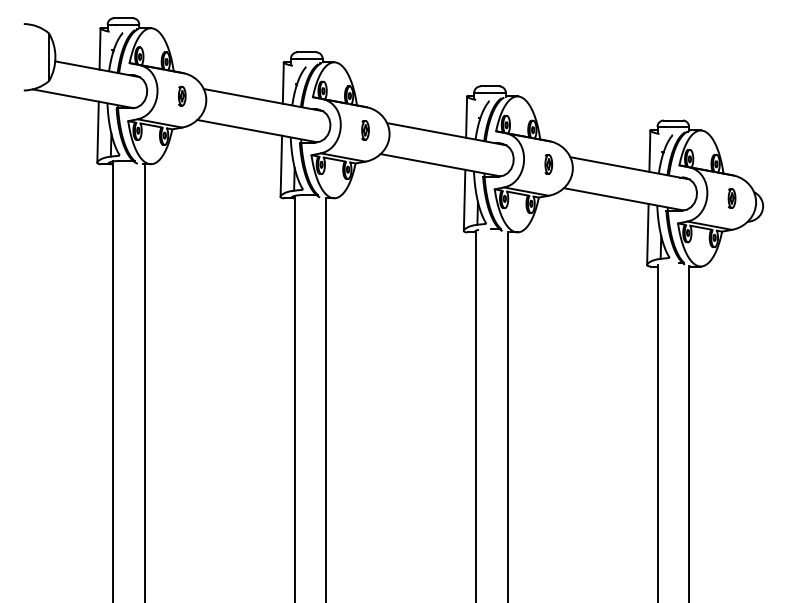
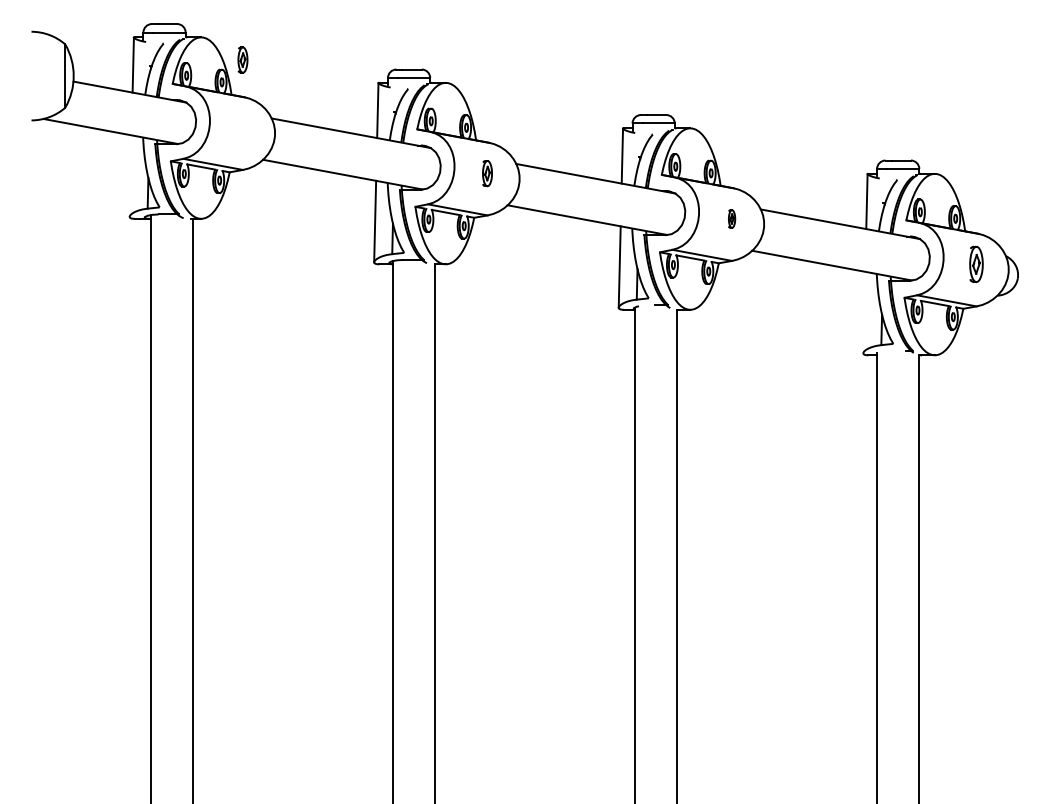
part: (181, 95) -> (242, 59), moved
line: (97, 131) -> (130, 175), removed
part: (548, 163) -> (731, 218), size x0.7
part: (731, 198) -> (976, 264), size x1.4
line: (648, 234) -> (864, 312), removed

